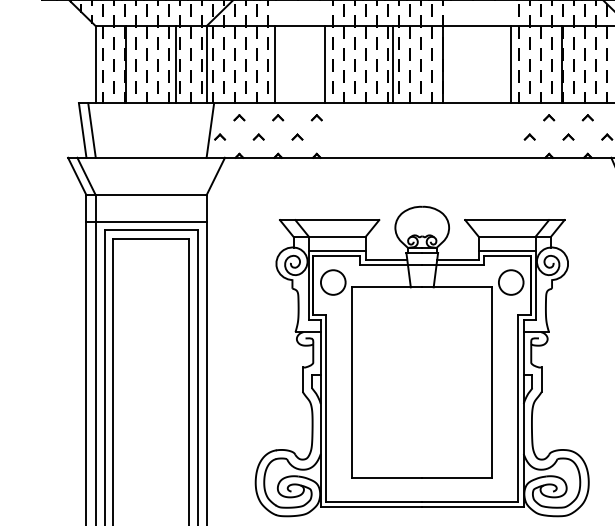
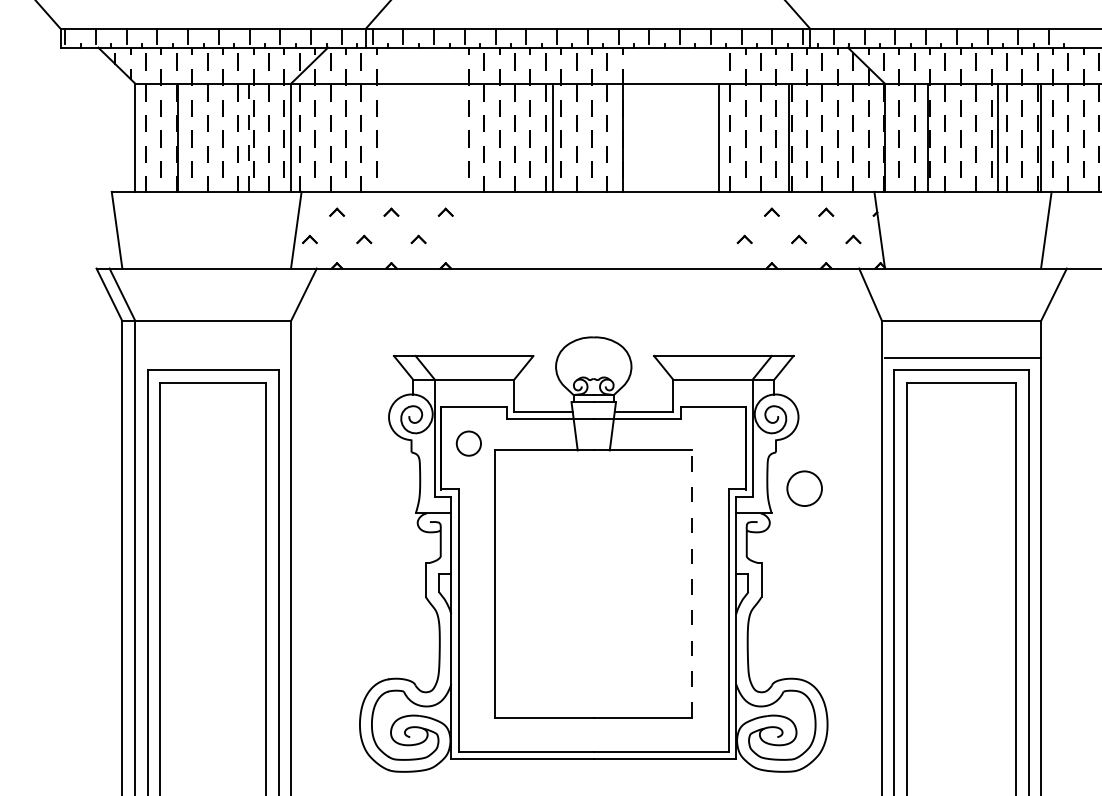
line: (274, 64) -> (386, 137), removed
line: (325, 64) -> (457, 137), removed
line: (176, 65) -> (248, 138), solid -> dashed
line: (91, 129) -> (129, 229), removed
line: (146, 221) -> (206, 358), removed
line: (337, 251) -> (474, 399), removed
line: (506, 251) -> (712, 399), removed
circle: (333, 282) -> (468, 443), size x0.7
circle: (511, 282) -> (804, 488), moved
line: (492, 382) -> (692, 583), solid -> dashed

